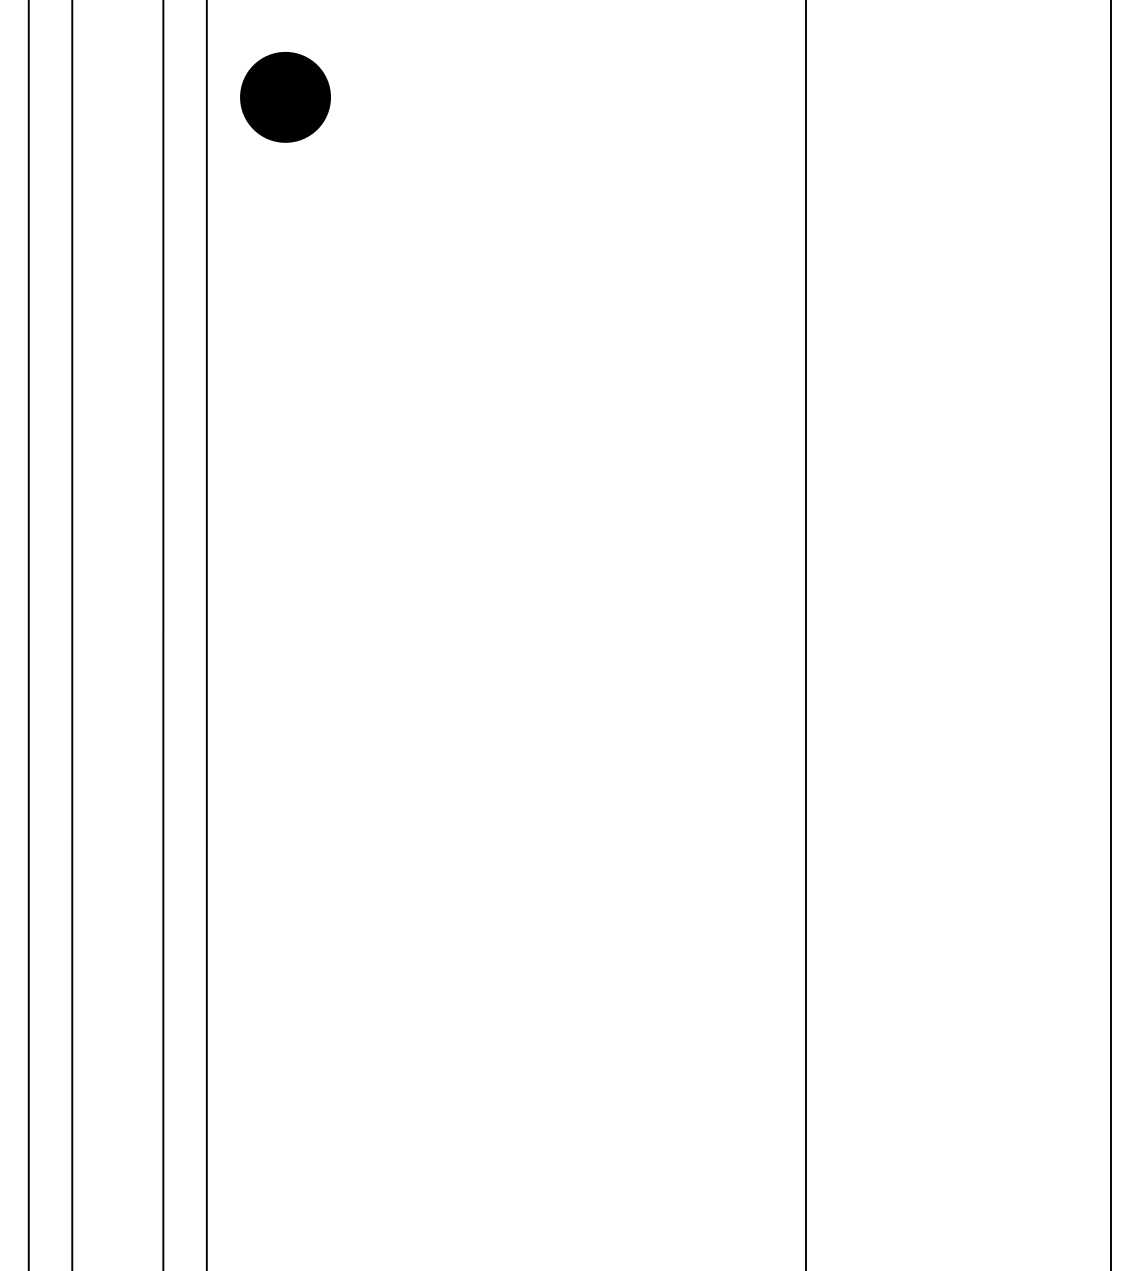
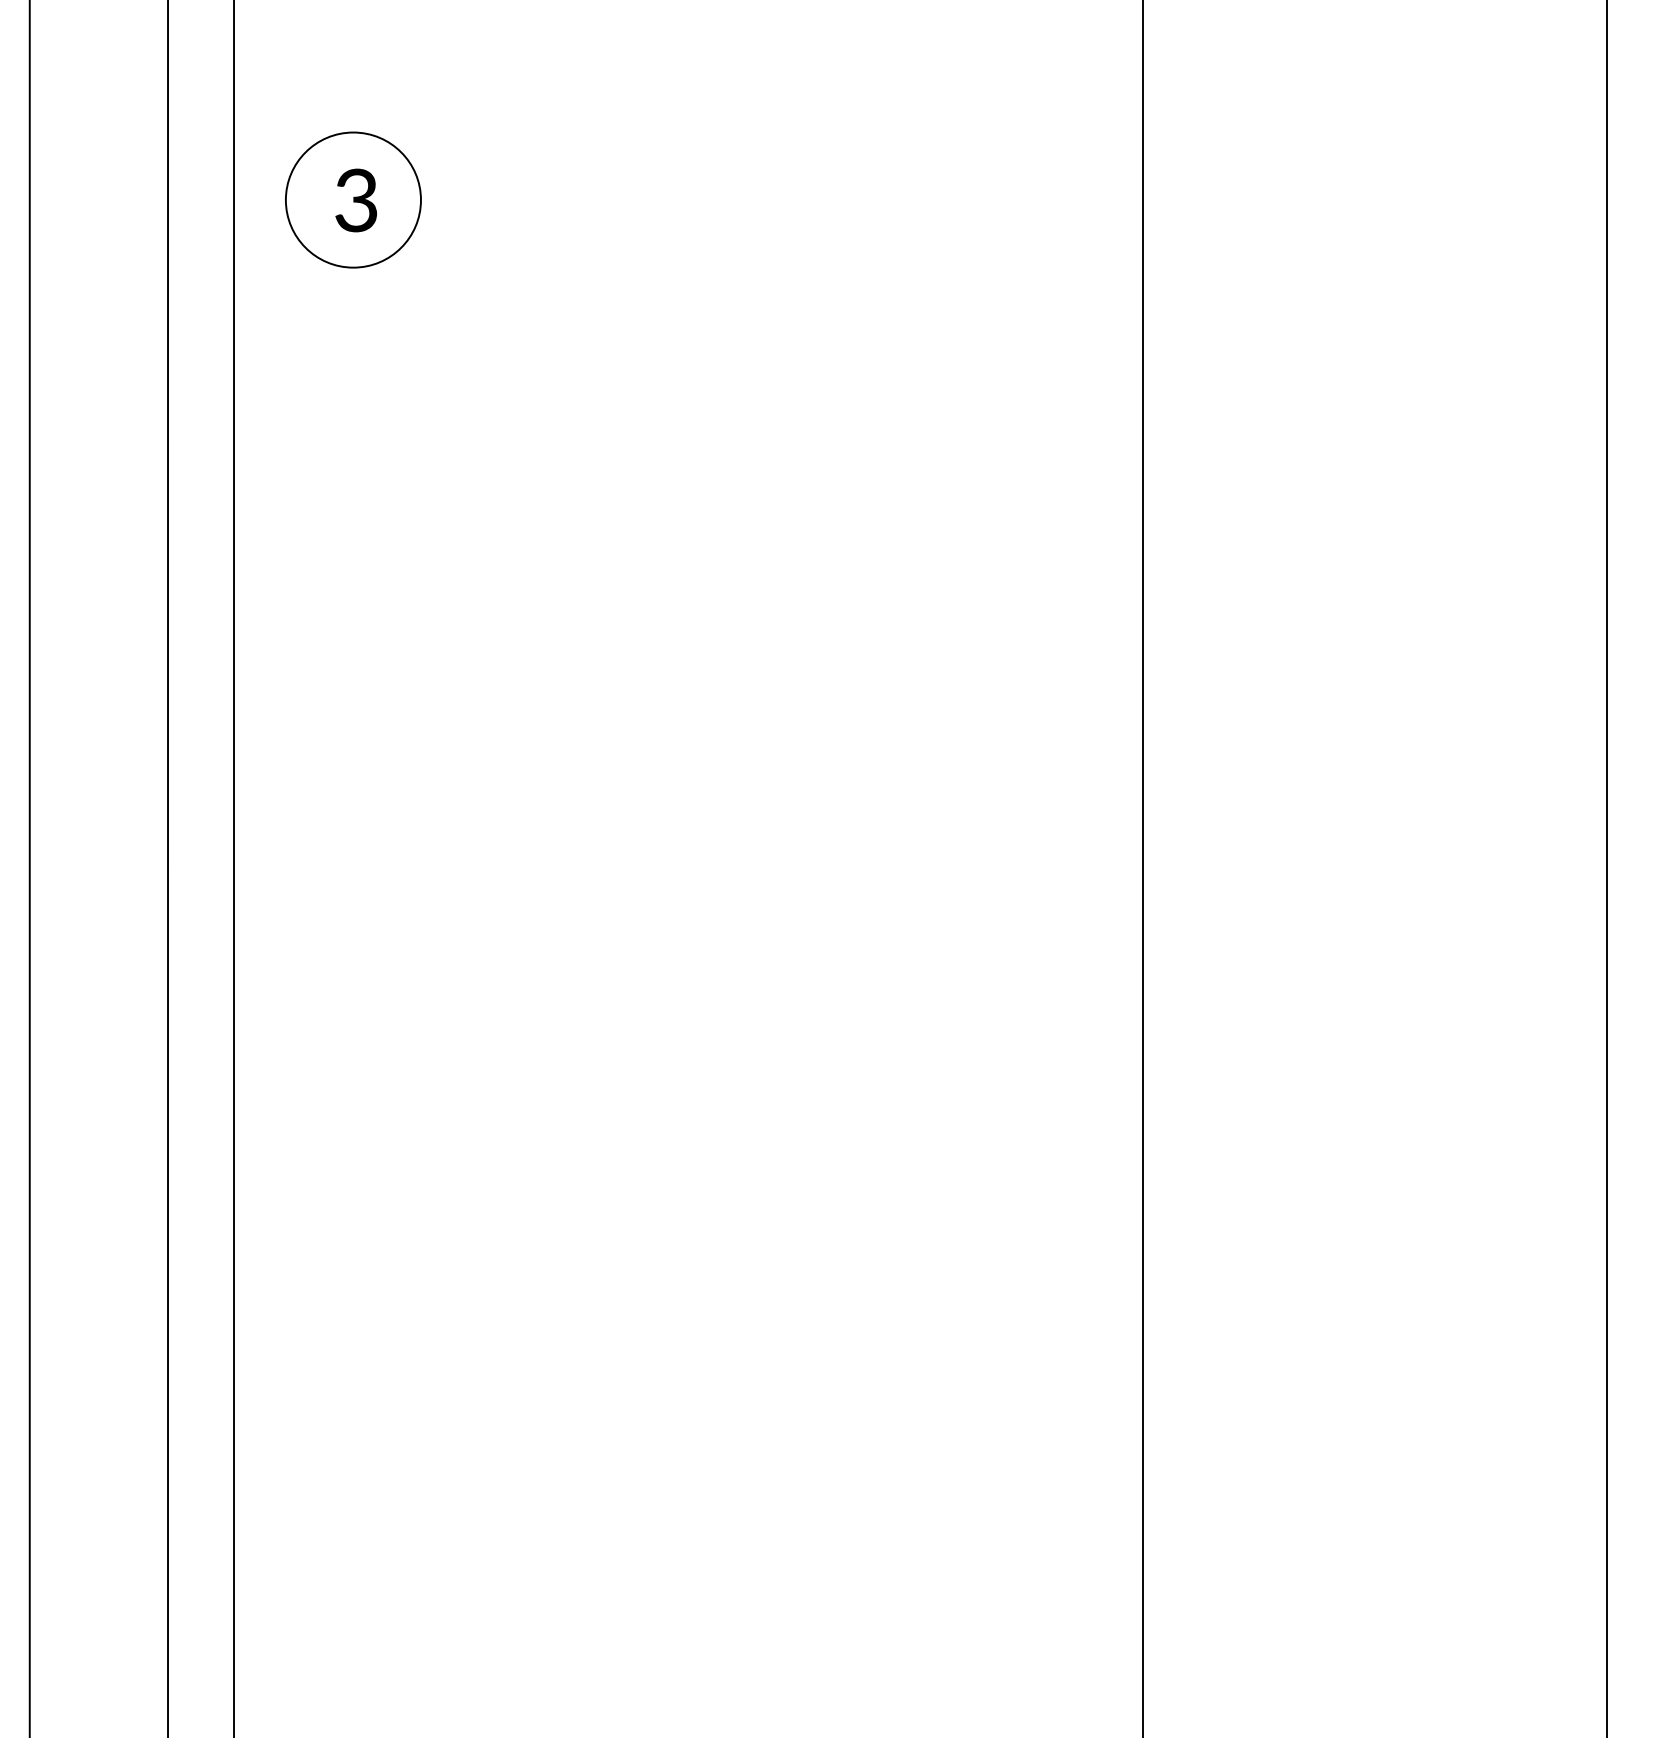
fill: (285, 96) -> (353, 198), removed

